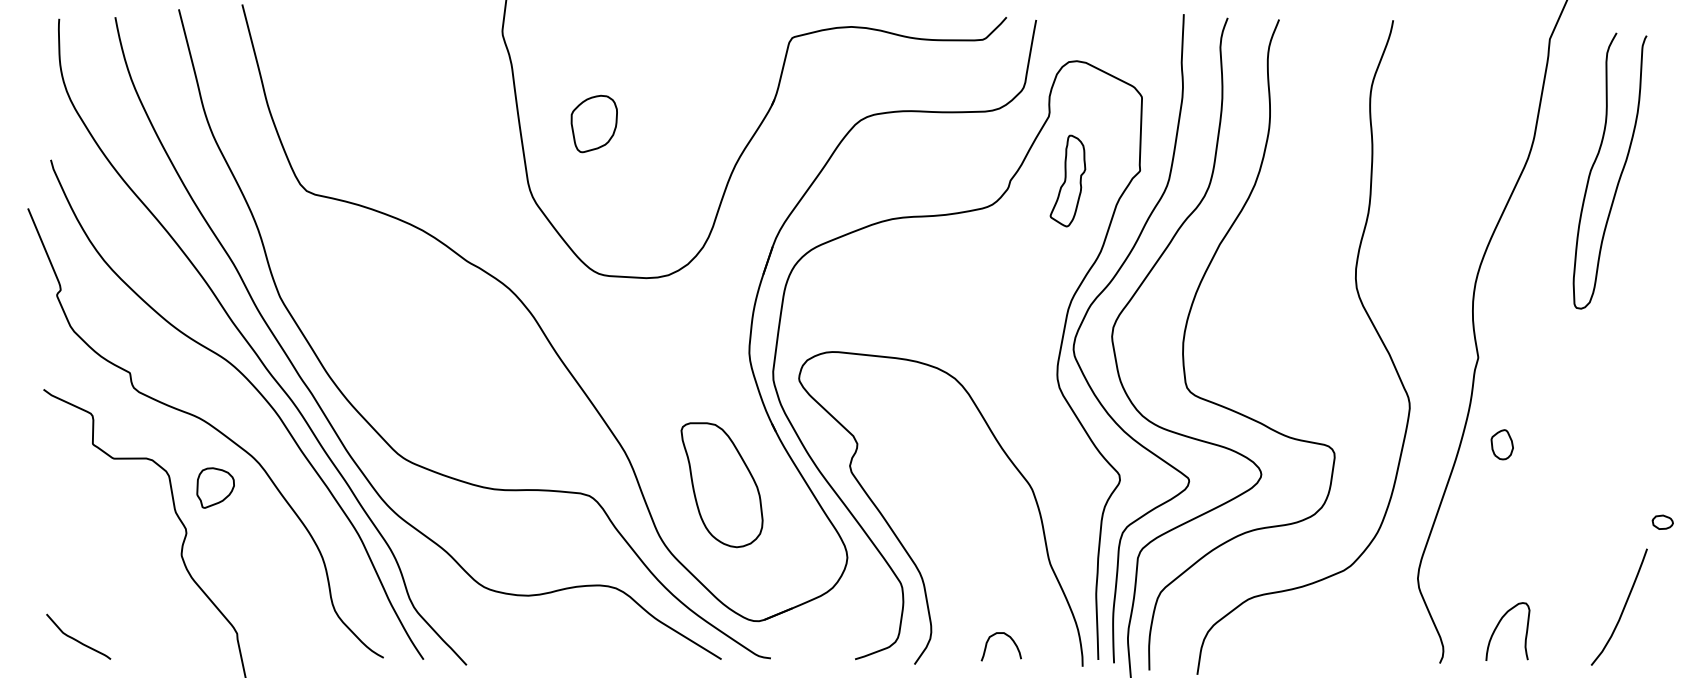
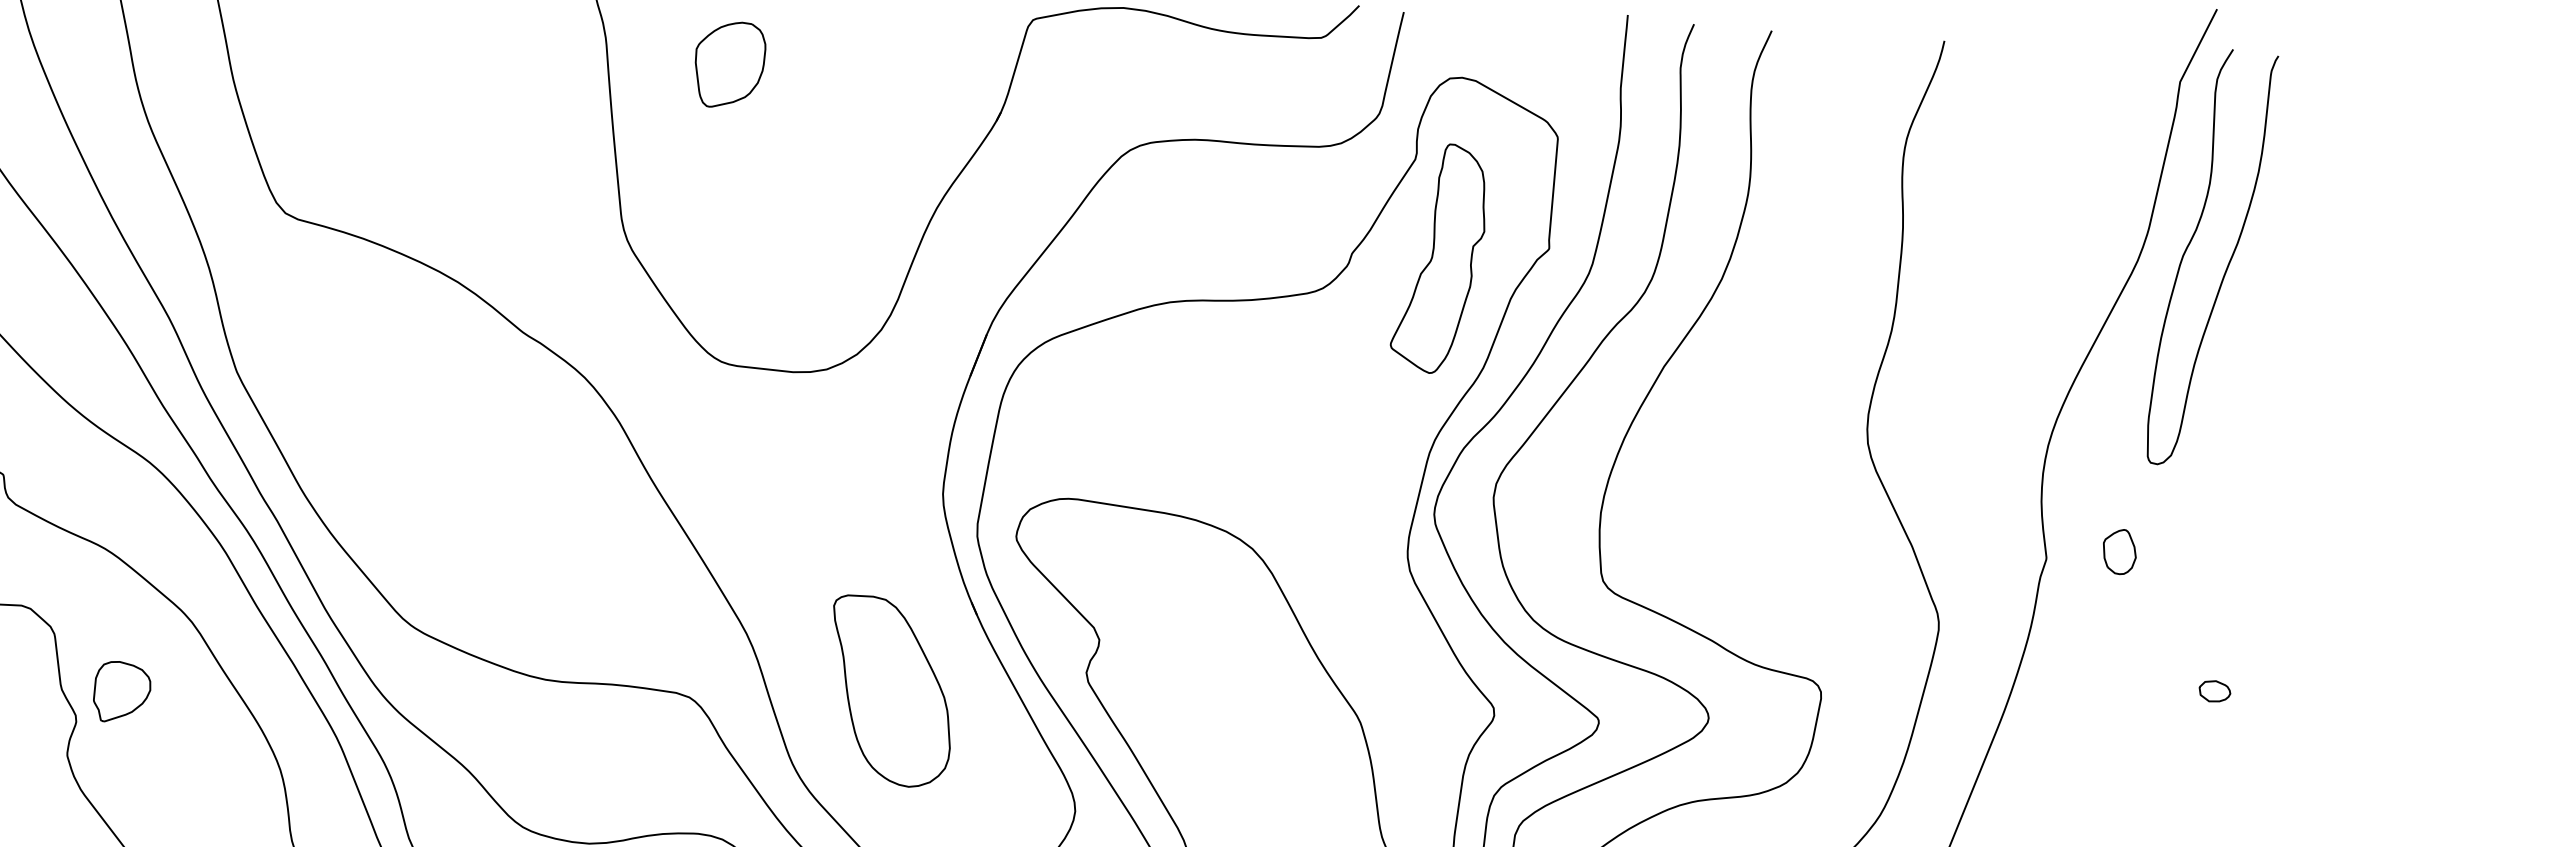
part: (593, 123) -> (728, 64), moved
curve: (1620, 173) -> (2227, 262), moved
part: (1067, 180) -> (1438, 257), size x1.67
part: (1501, 444) -> (2118, 551), moved
part: (215, 487) -> (122, 691), moved
part: (1662, 521) -> (2214, 690), moved

